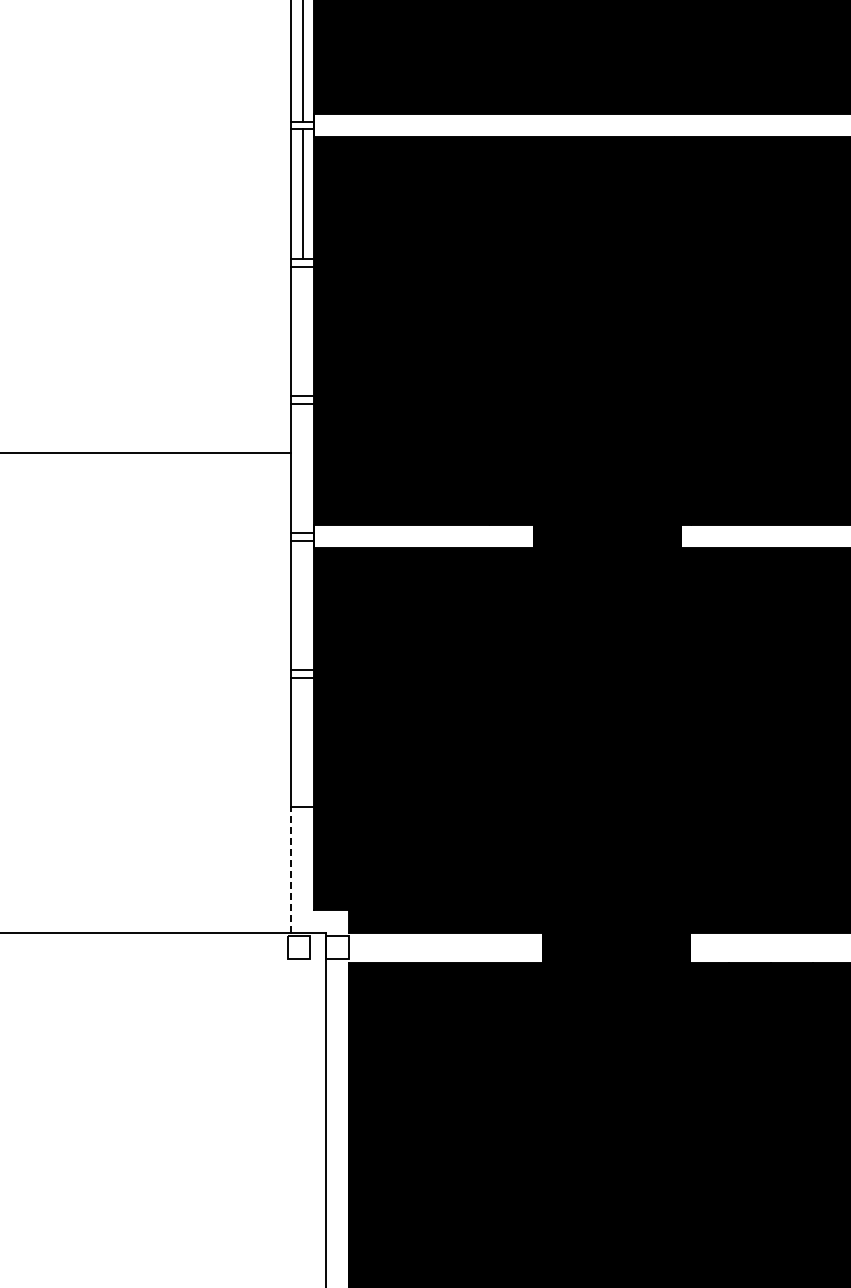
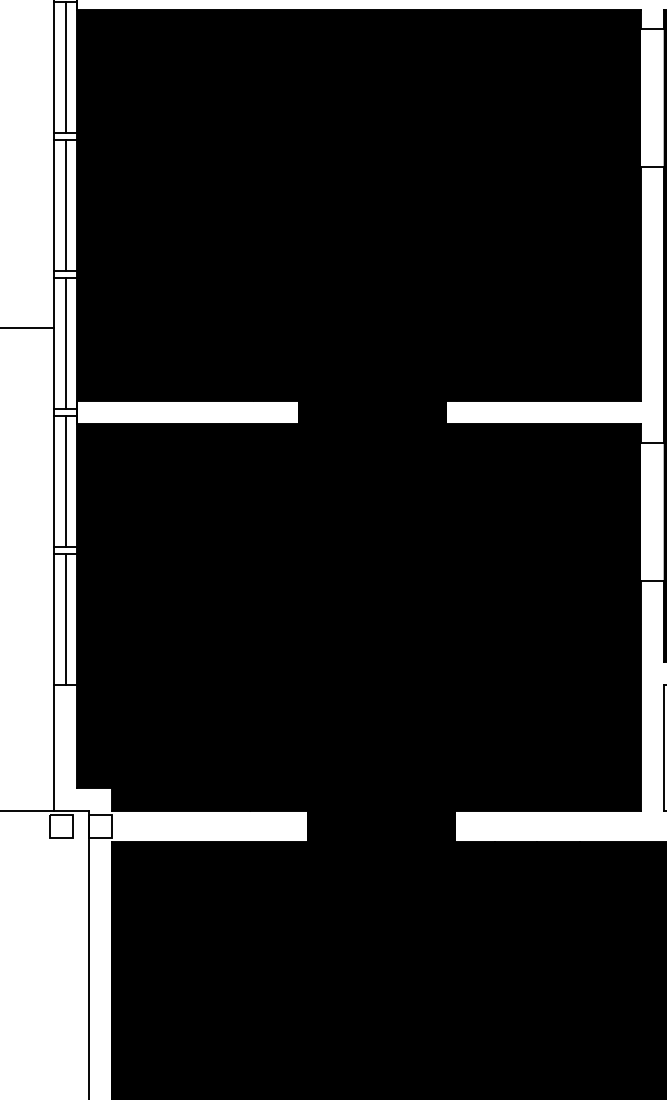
line: (302, 330) -> (65, 204), added
line: (302, 467) -> (65, 342), added
line: (302, 605) -> (65, 481), added
line: (302, 742) -> (65, 619), added
line: (291, 869) -> (54, 747), dashed -> solid

